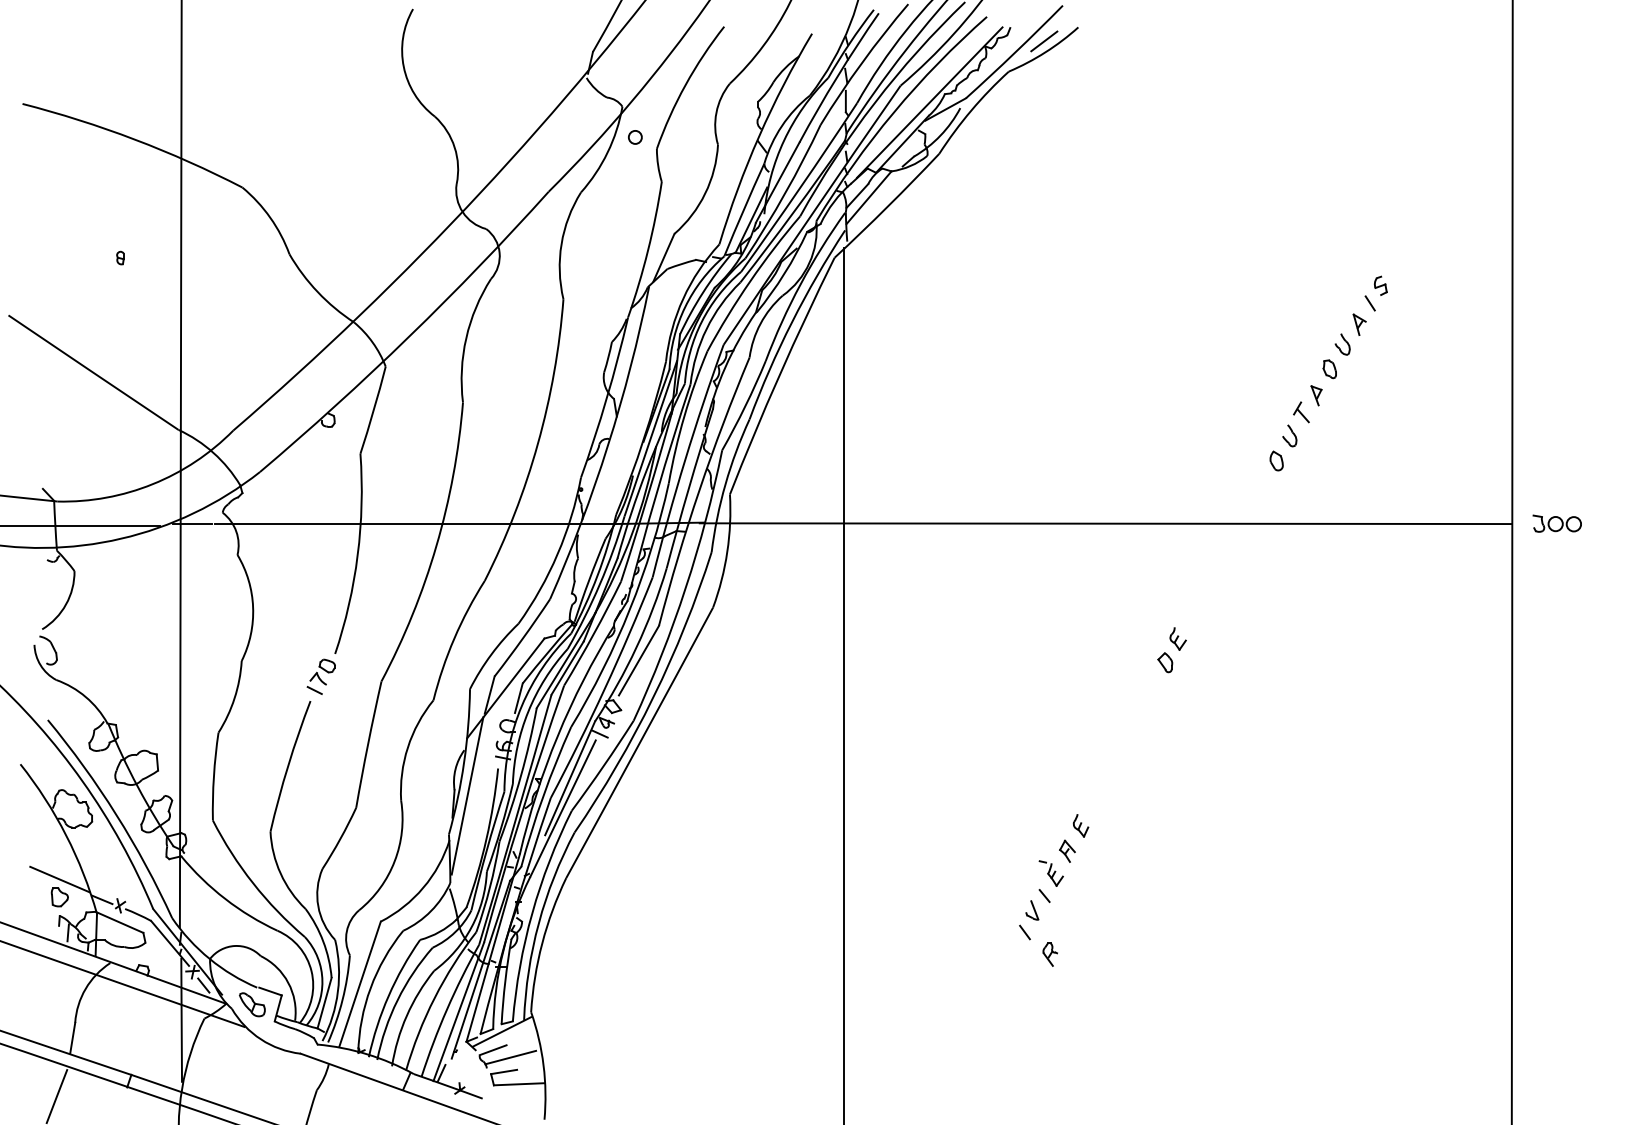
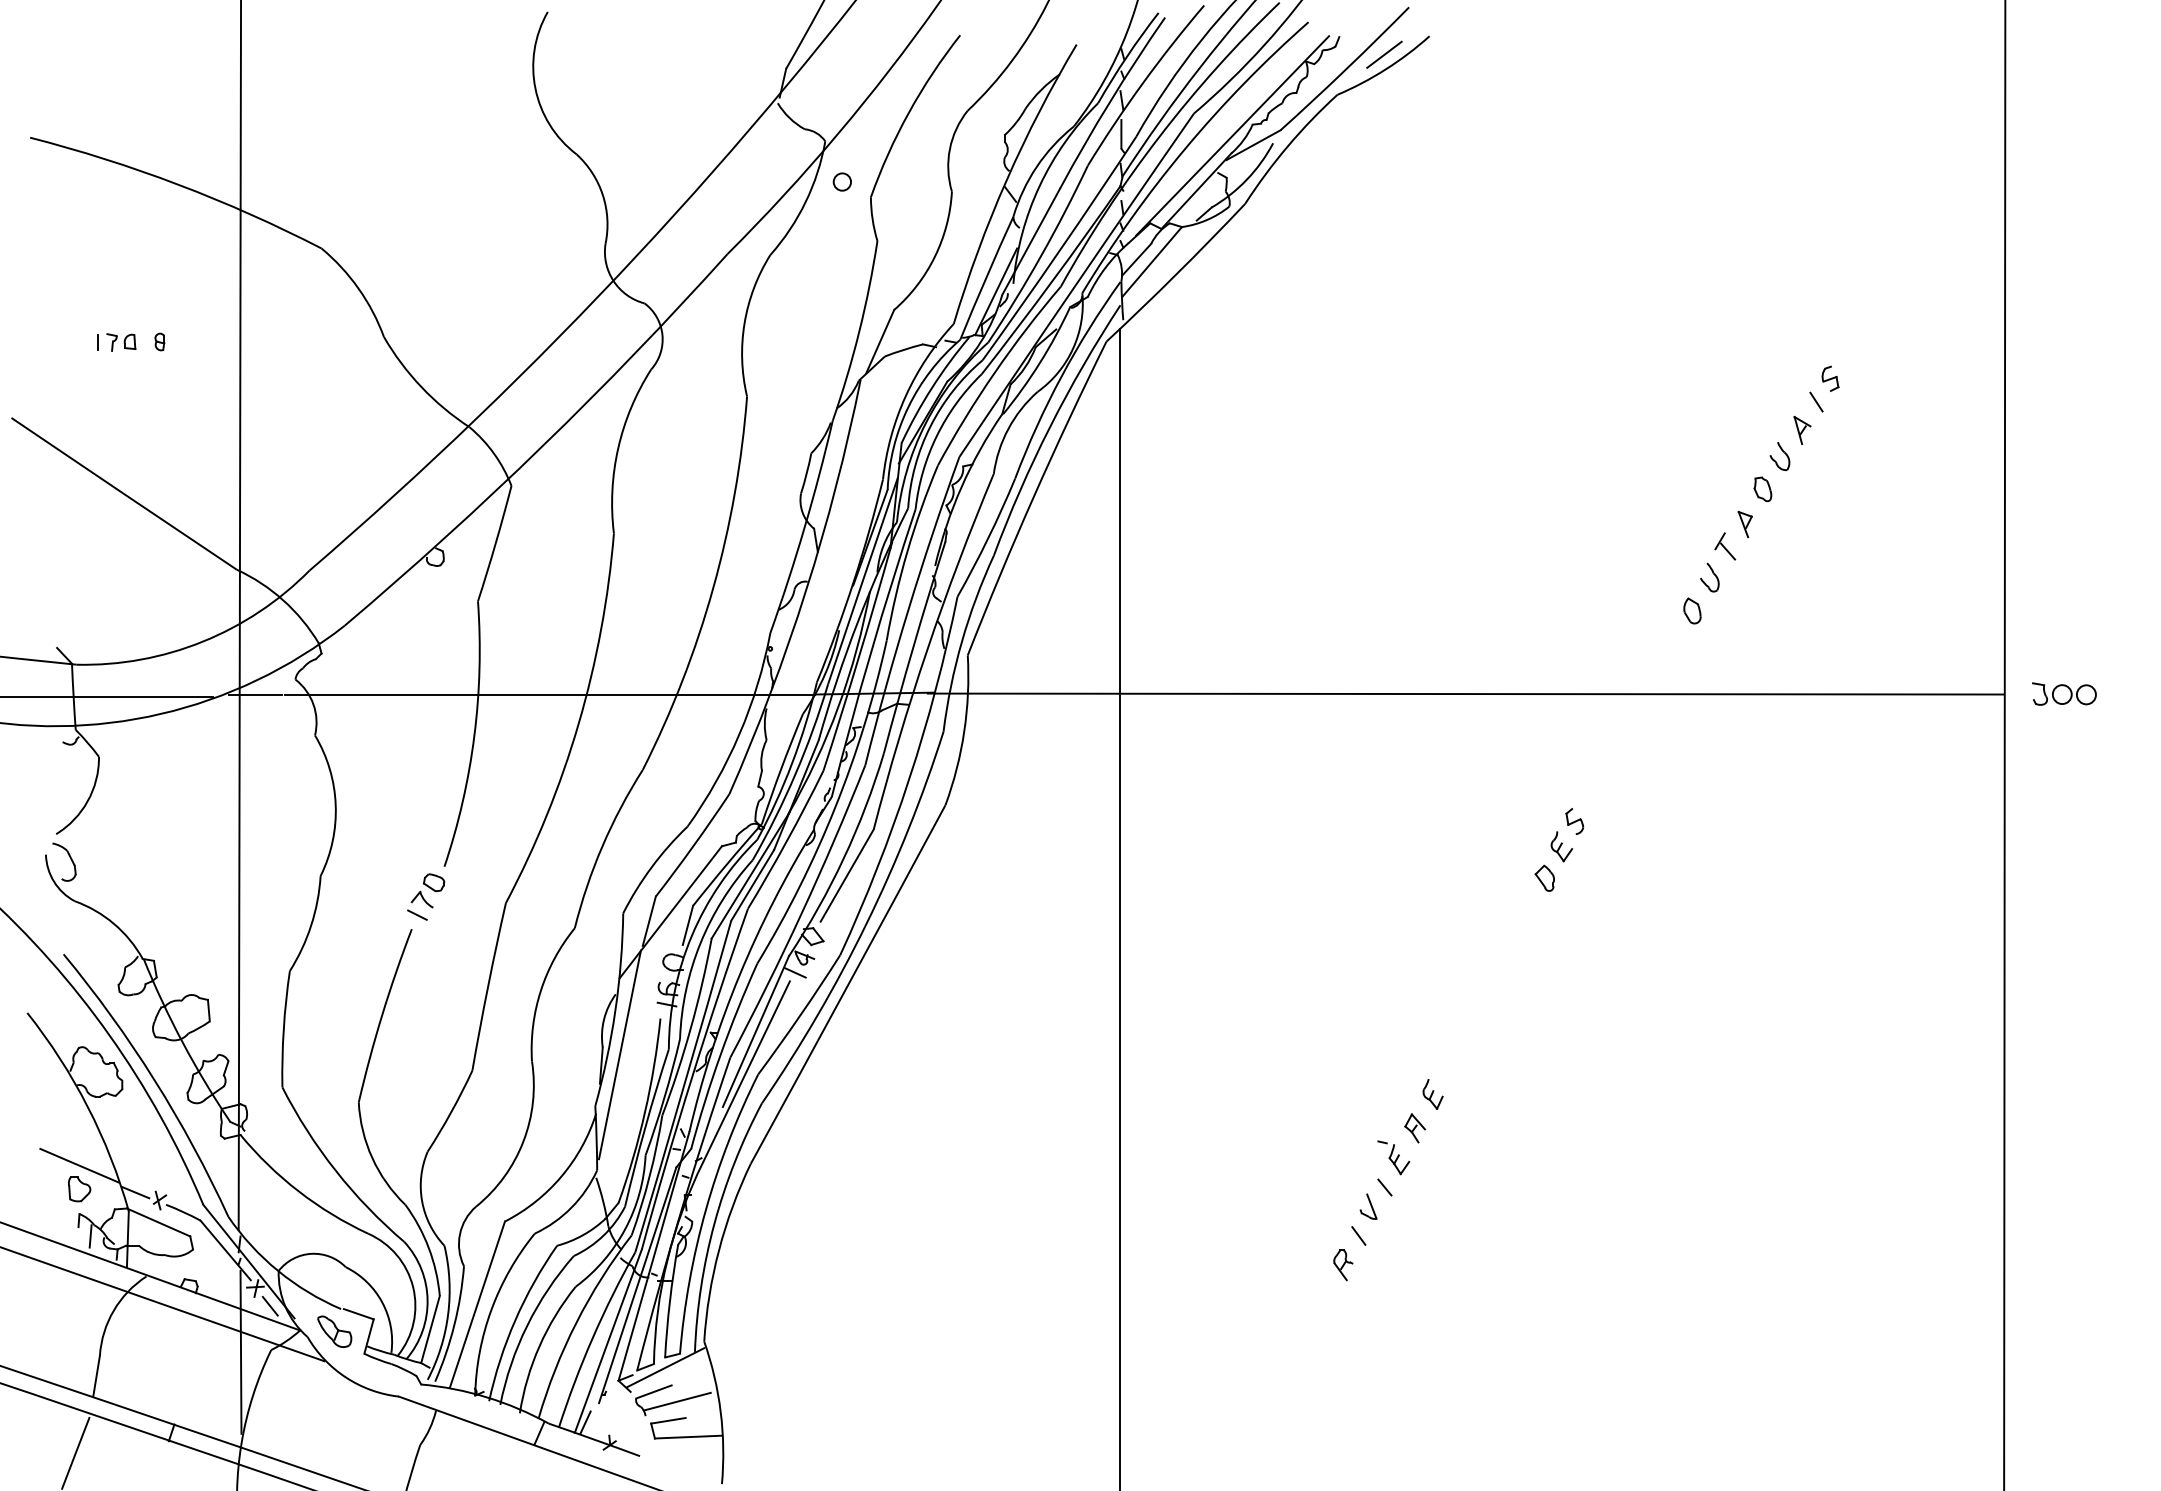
part: (87, 258) -> (116, 342), added
part: (1187, 619) -> (1574, 821), added
part: (1049, 954) -> (1342, 1265), moved

